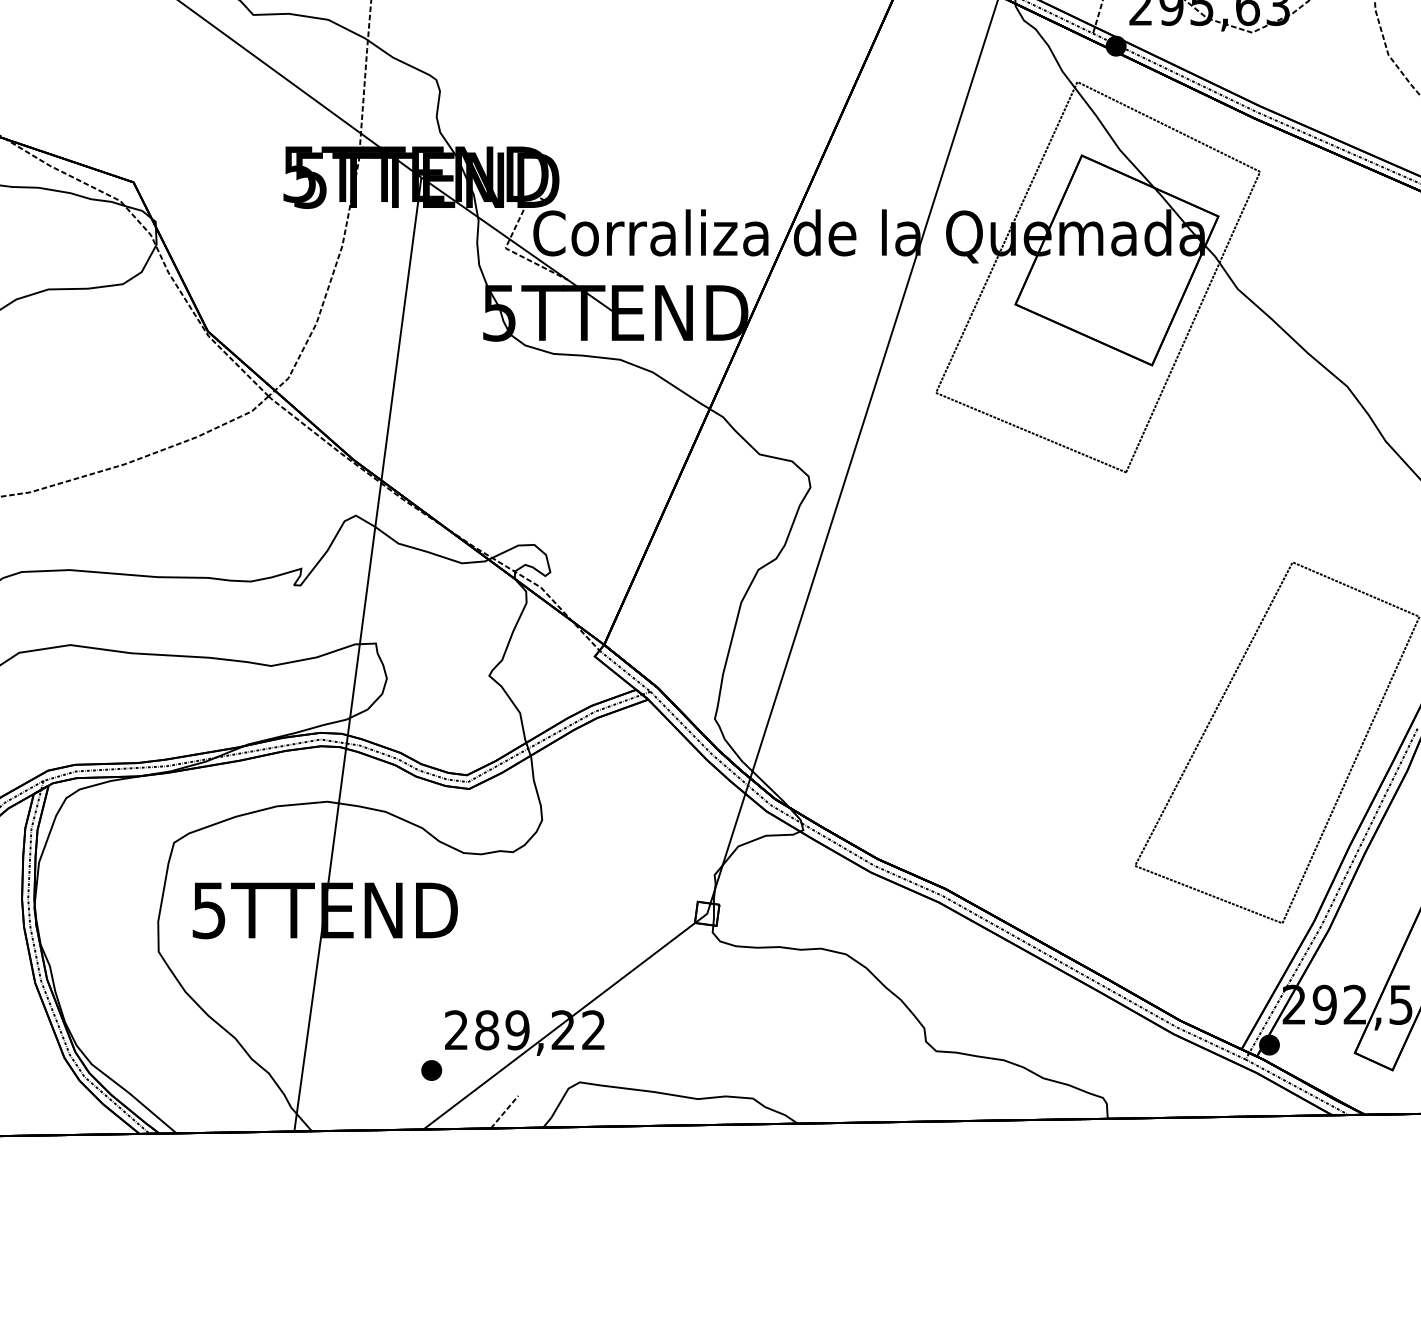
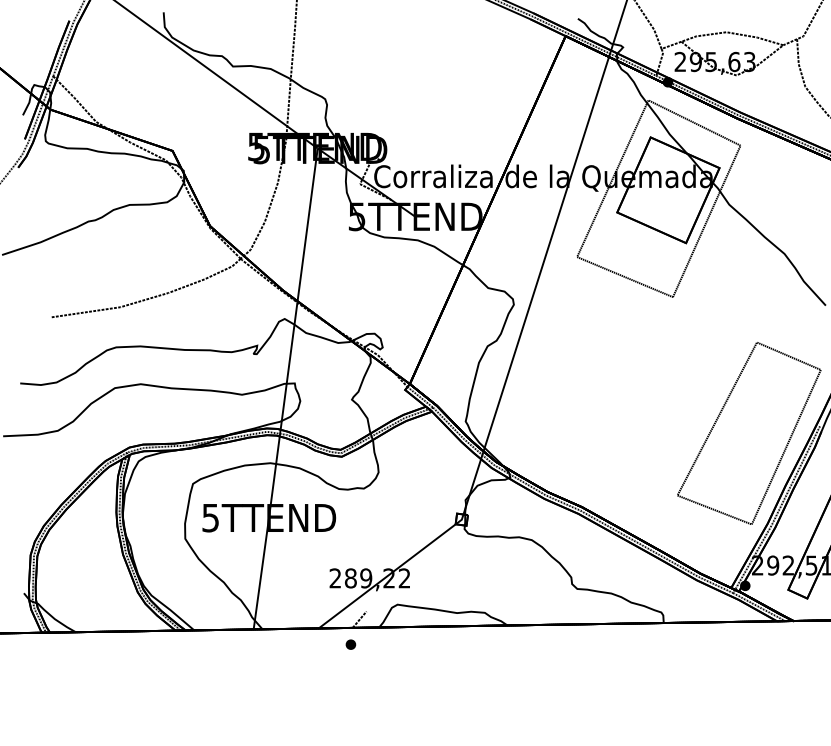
part: (430, 1070) -> (350, 644), moved

